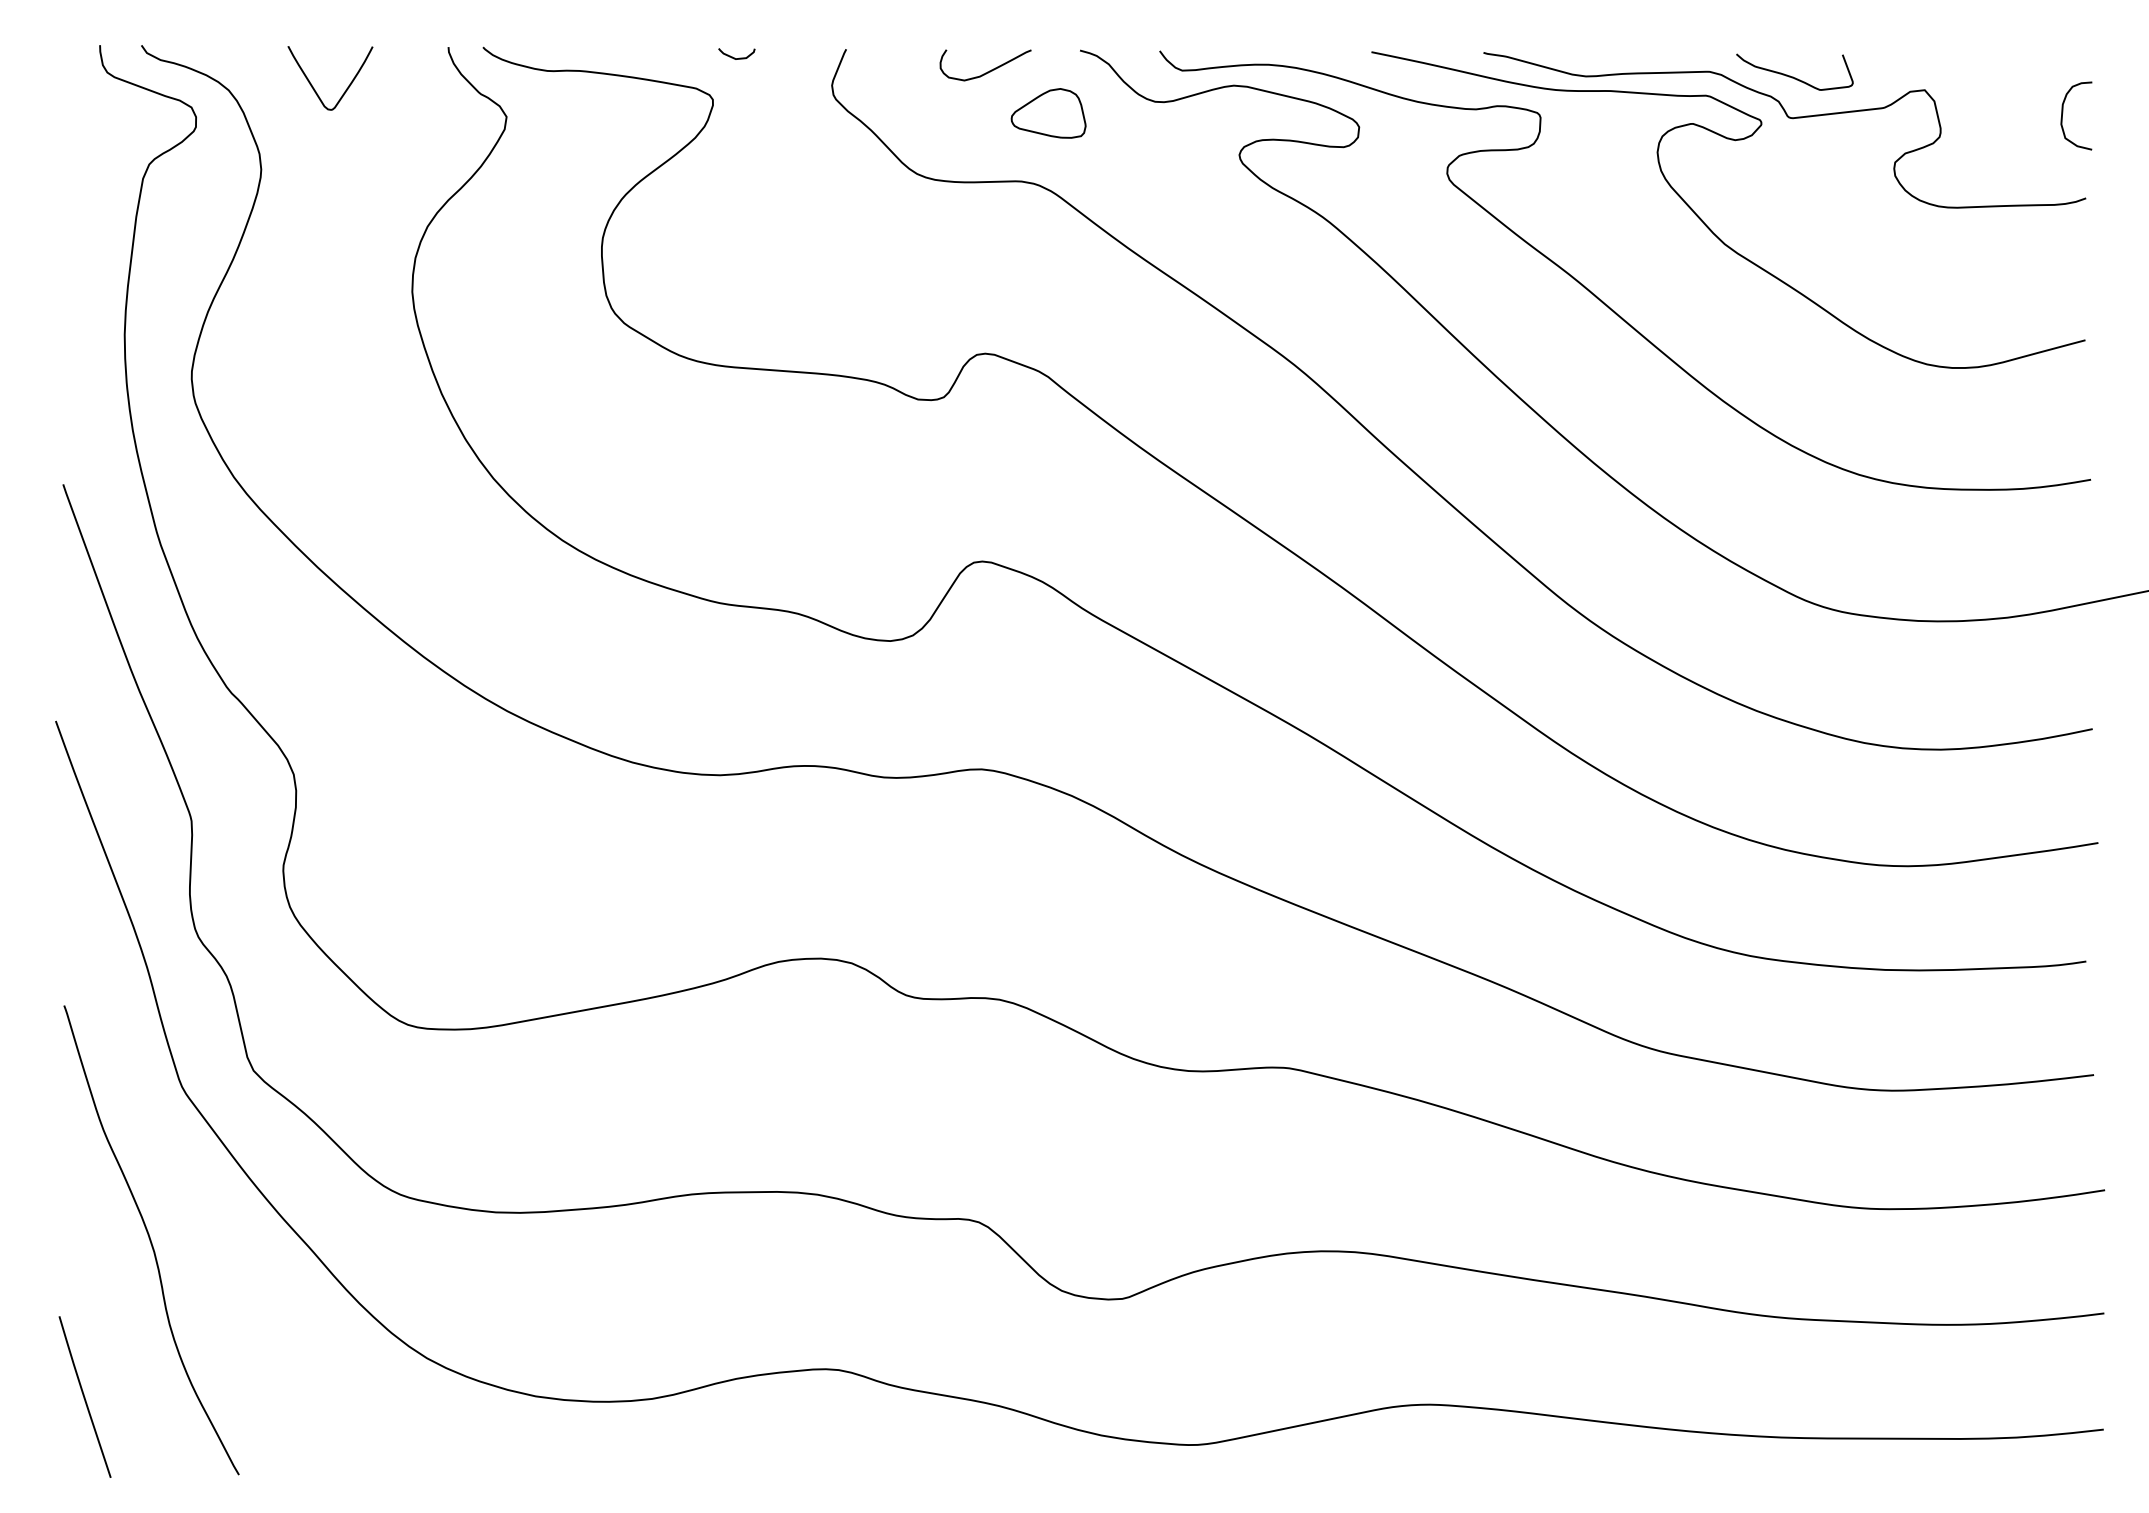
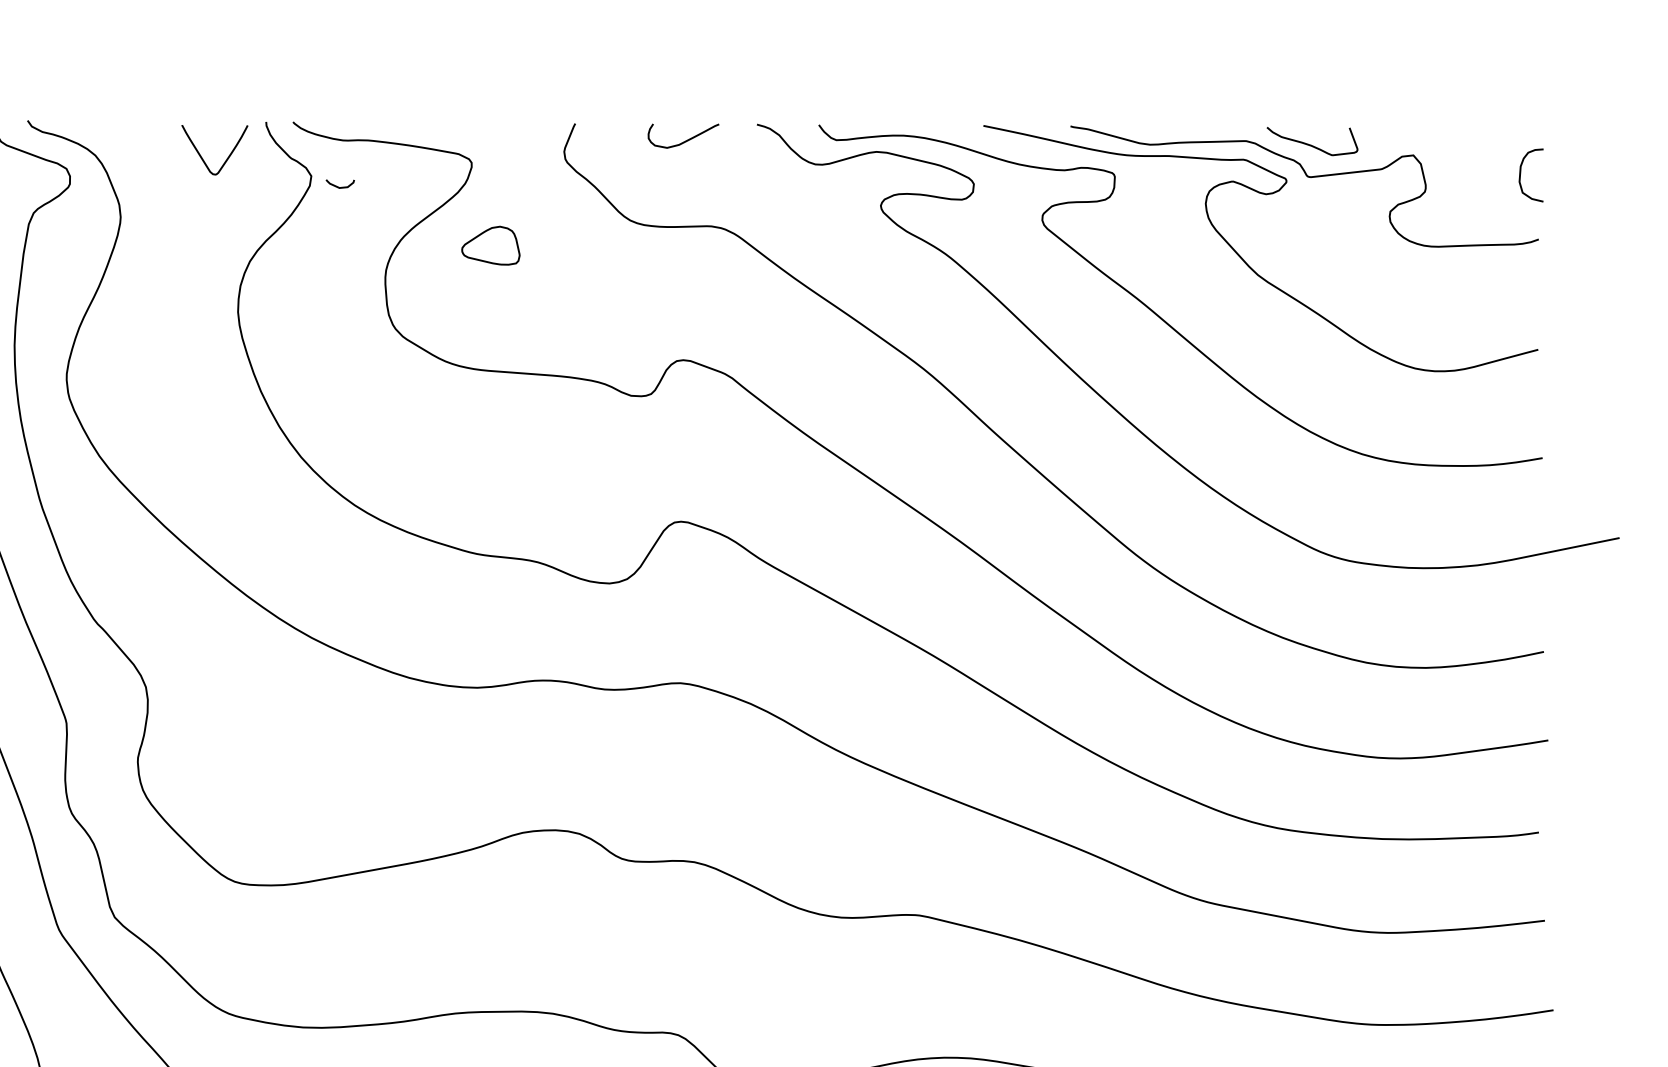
curve: (734, 57) -> (338, 186), moved
curve: (315, 89) -> (203, 158), moved
part: (1048, 113) -> (490, 245), moved

